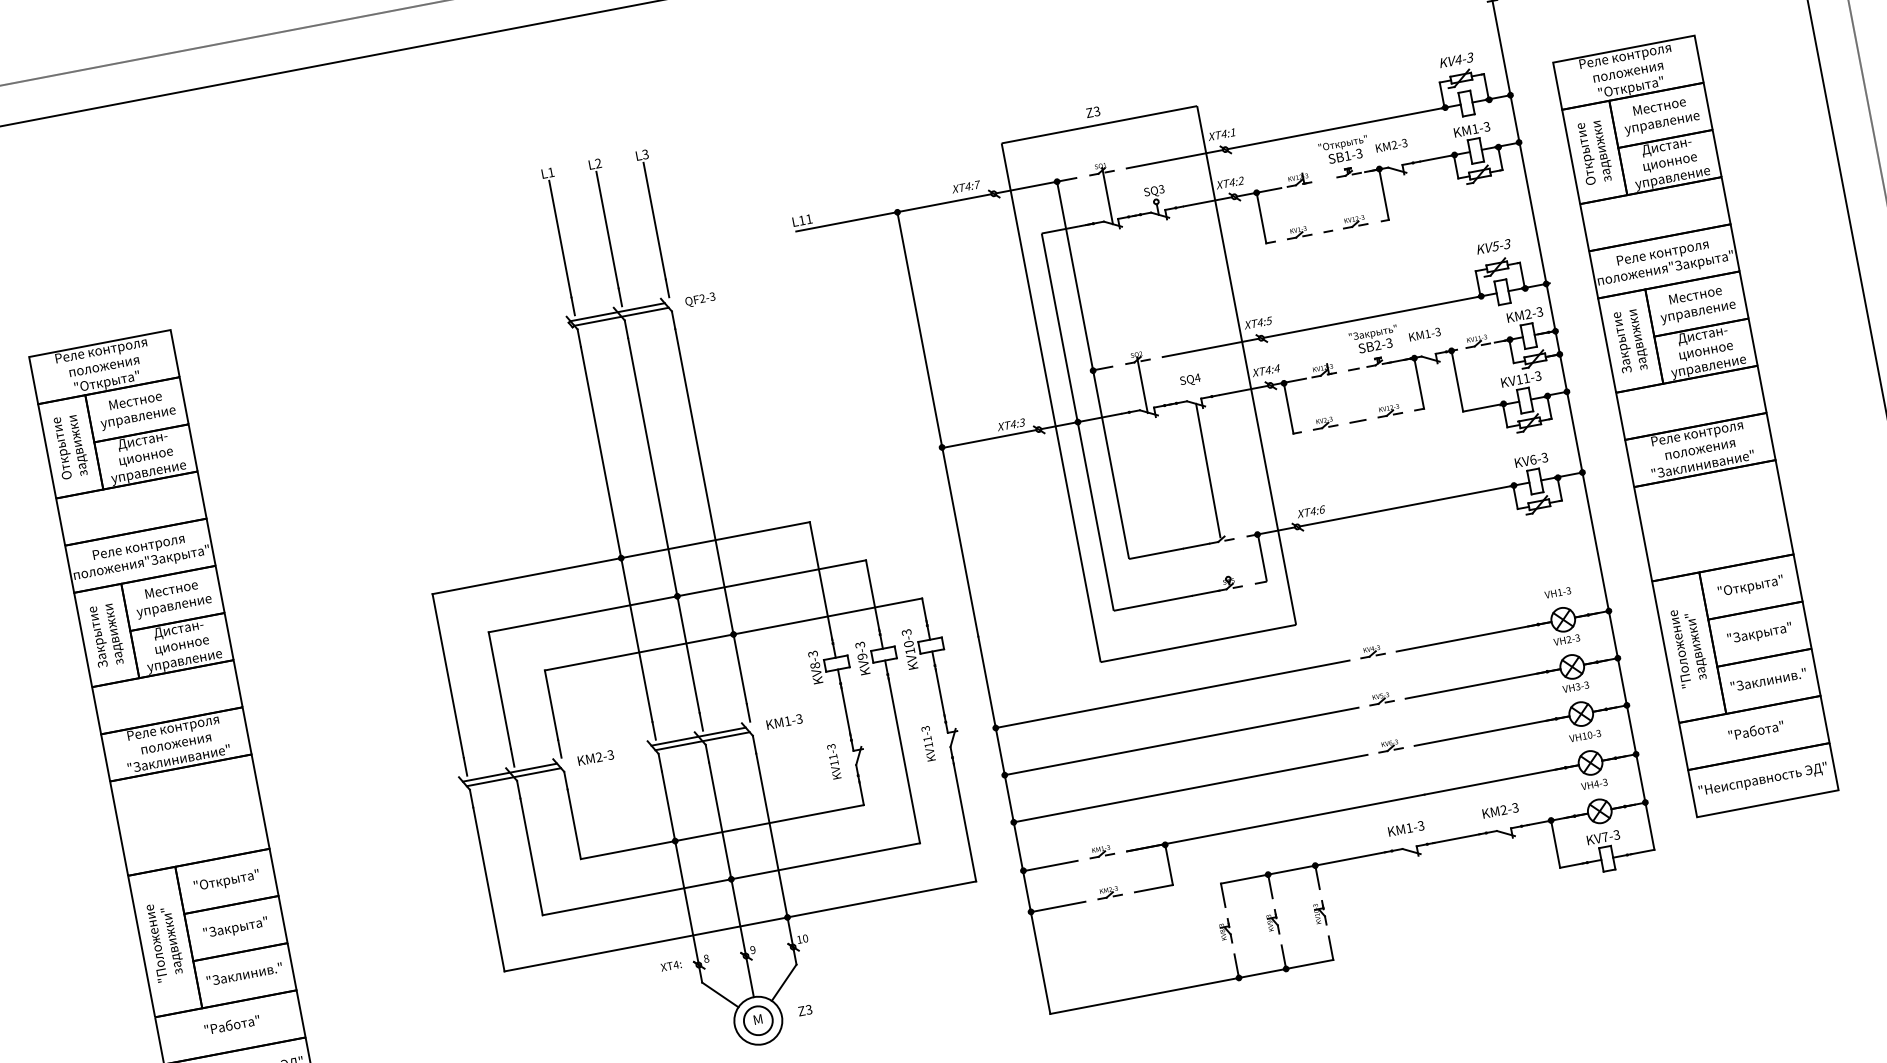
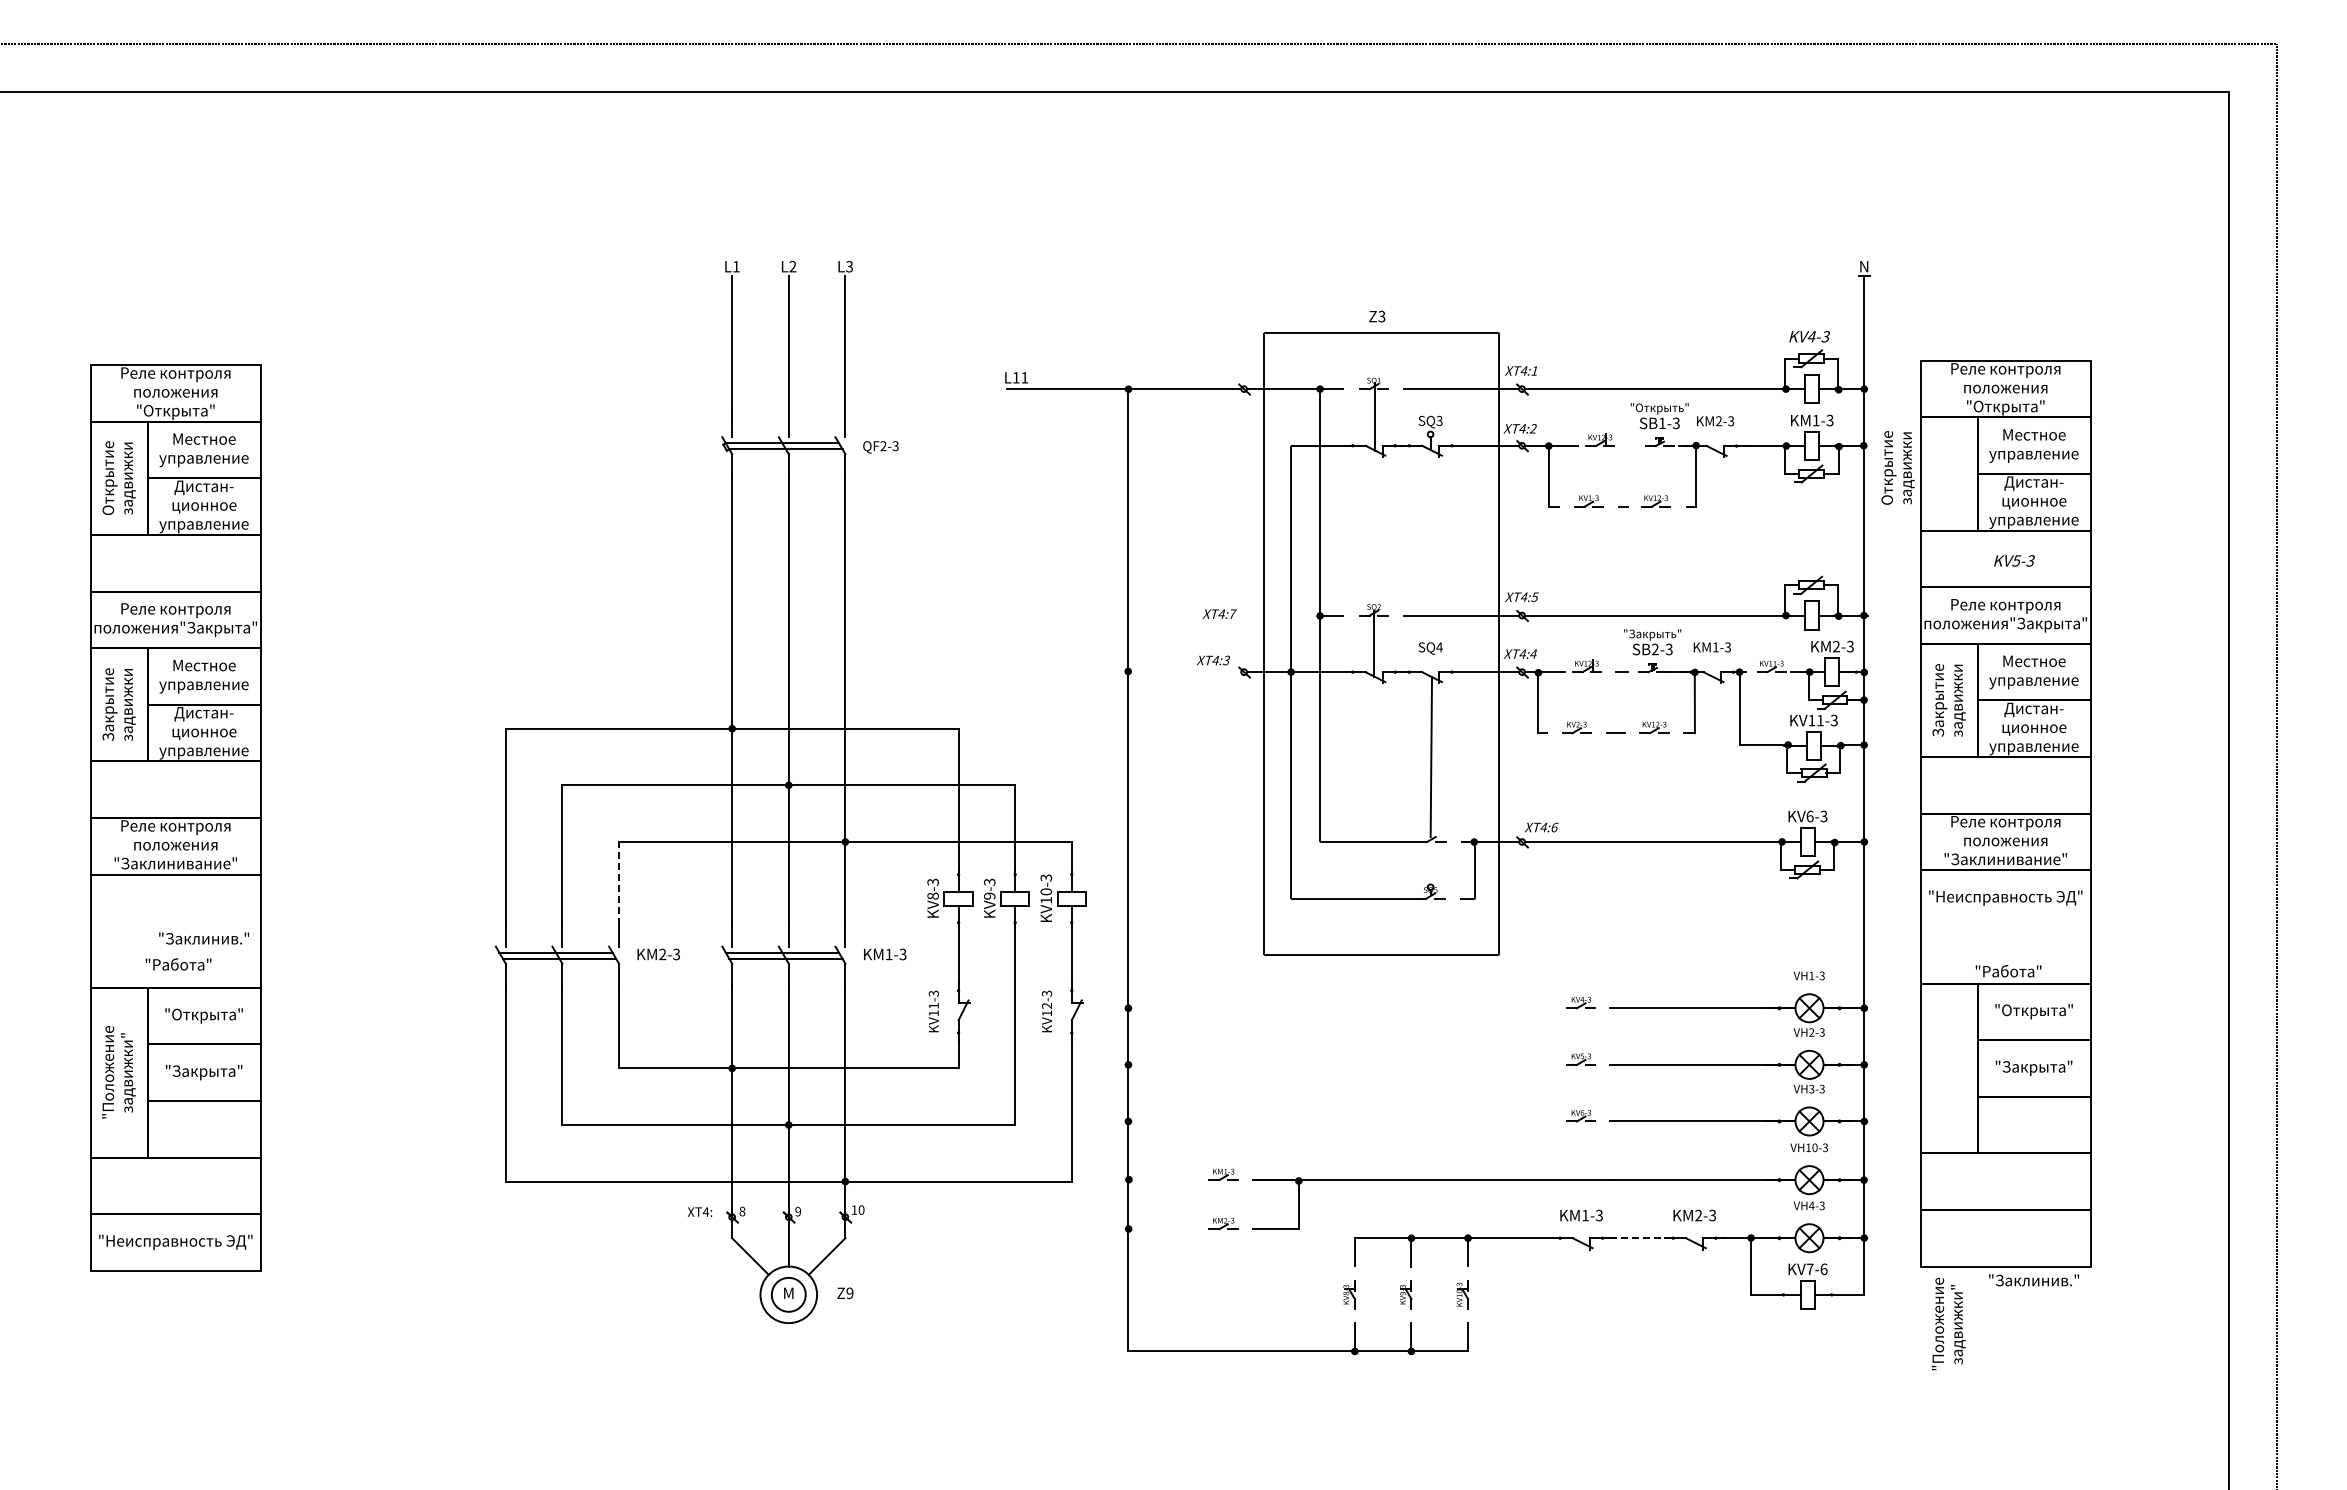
text: (1594, 152) -> (1897, 467), moved
text: (965, 186) -> (1219, 613), moved
text: (1493, 246) -> (2014, 560), moved
line: (989, 439) -> (1184, 672), removed
text: (1688, 647) -> (1948, 1323), moved
text: (1769, 680) -> (2034, 1280), moved
line: (1172, 694) -> (1340, 1008), removed
line: (551, 705) -> (618, 883), solid -> dashed
text: (1756, 730) -> (2008, 971), moved
text: (927, 738) -> (1046, 1005), KV11-3 -> KV12-3
line: (1181, 741) -> (1340, 1064), removed
text: (1762, 779) -> (2005, 897), moved
line: (1190, 788) -> (1340, 1121), removed
text: (1616, 835) -> (1823, 1269), KV7-3 -> KV7-6
line: (1457, 838) -> (1638, 1238), solid -> dashed
line: (1049, 866) -> (1160, 1180), removed
line: (1057, 907) -> (1160, 1229), removed
text: (244, 974) -> (204, 938), moved
text: (808, 1009) -> (849, 1293), Z3 -> Z9
text: (232, 1024) -> (178, 964), moved

